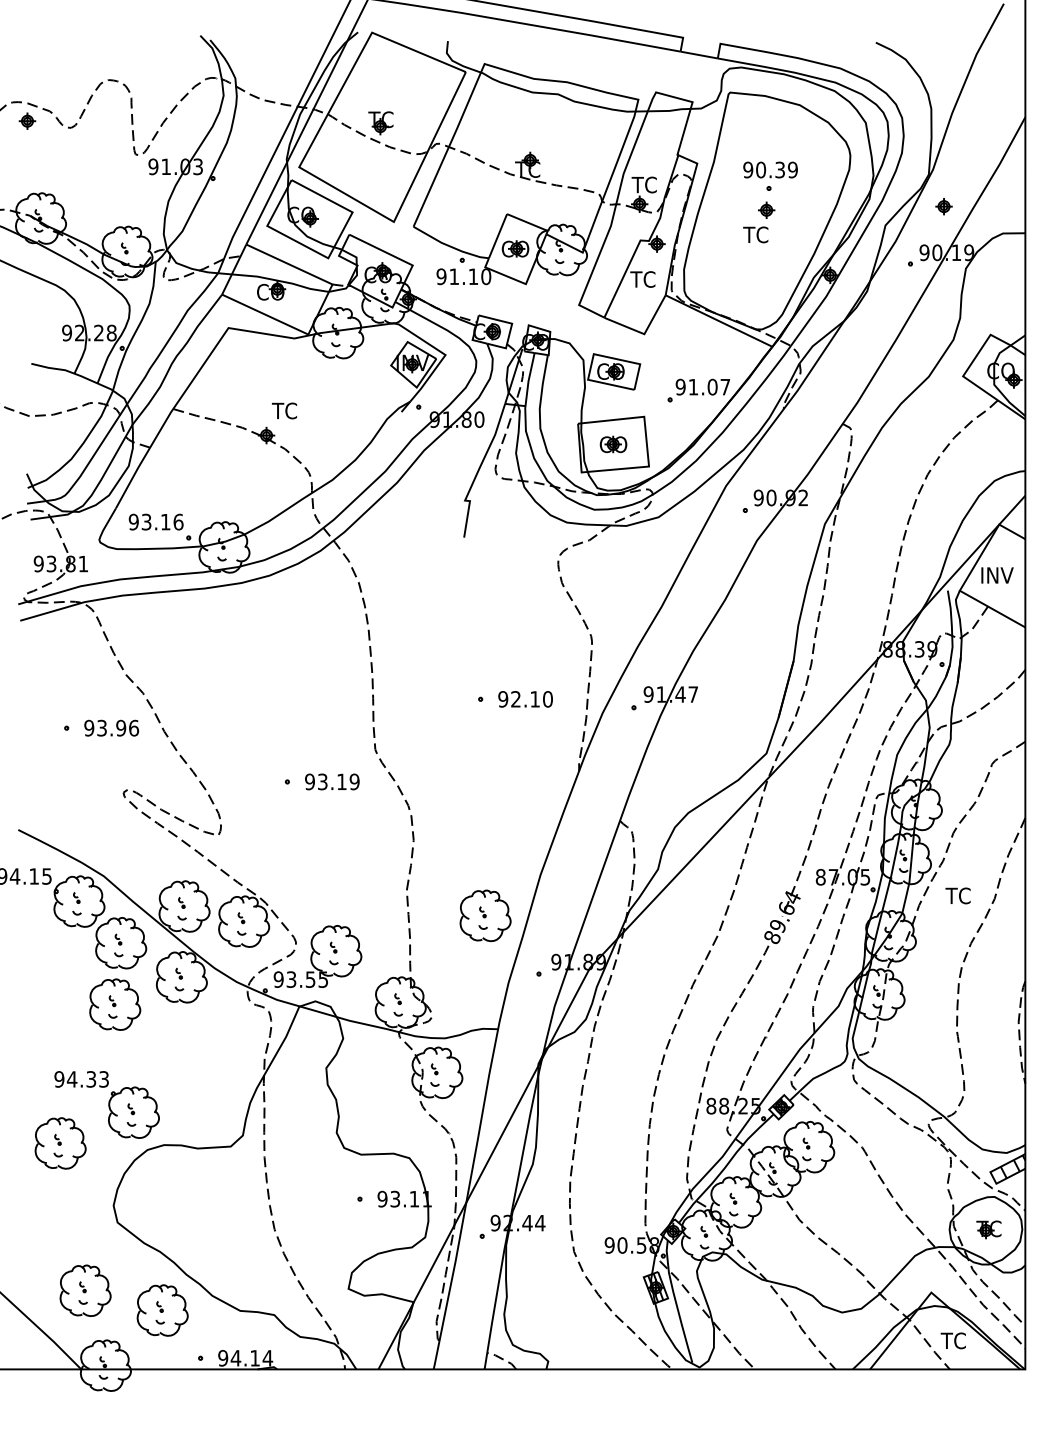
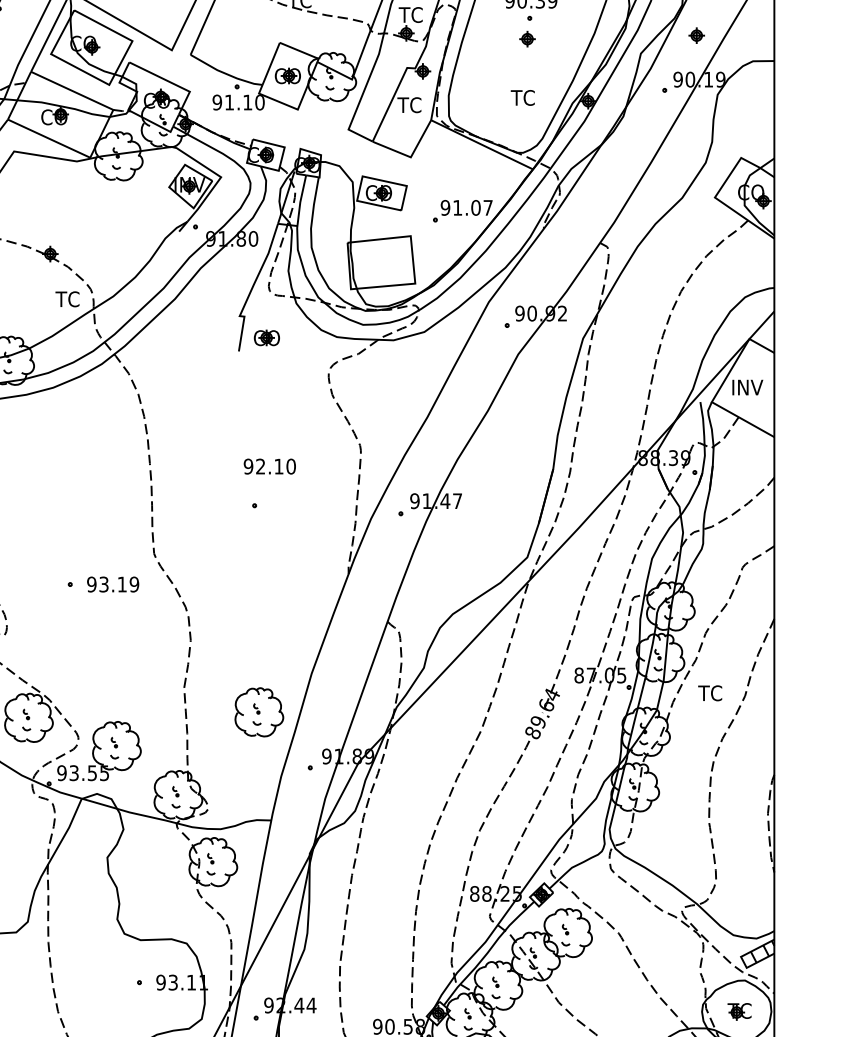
text: (755, 234) -> (522, 97), moved
text: (284, 410) -> (67, 298), moved
part: (613, 444) -> (266, 337), moved
text: (525, 699) -> (269, 466), moved

